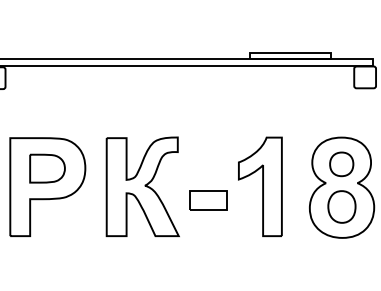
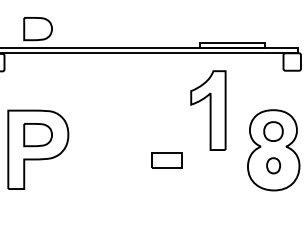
part: (46, 36) -> (37, 29), added
part: (143, 186) -> (114, 149), removed
part: (260, 186) -> (208, 110), moved
part: (341, 206) -> (273, 165), size x0.6

